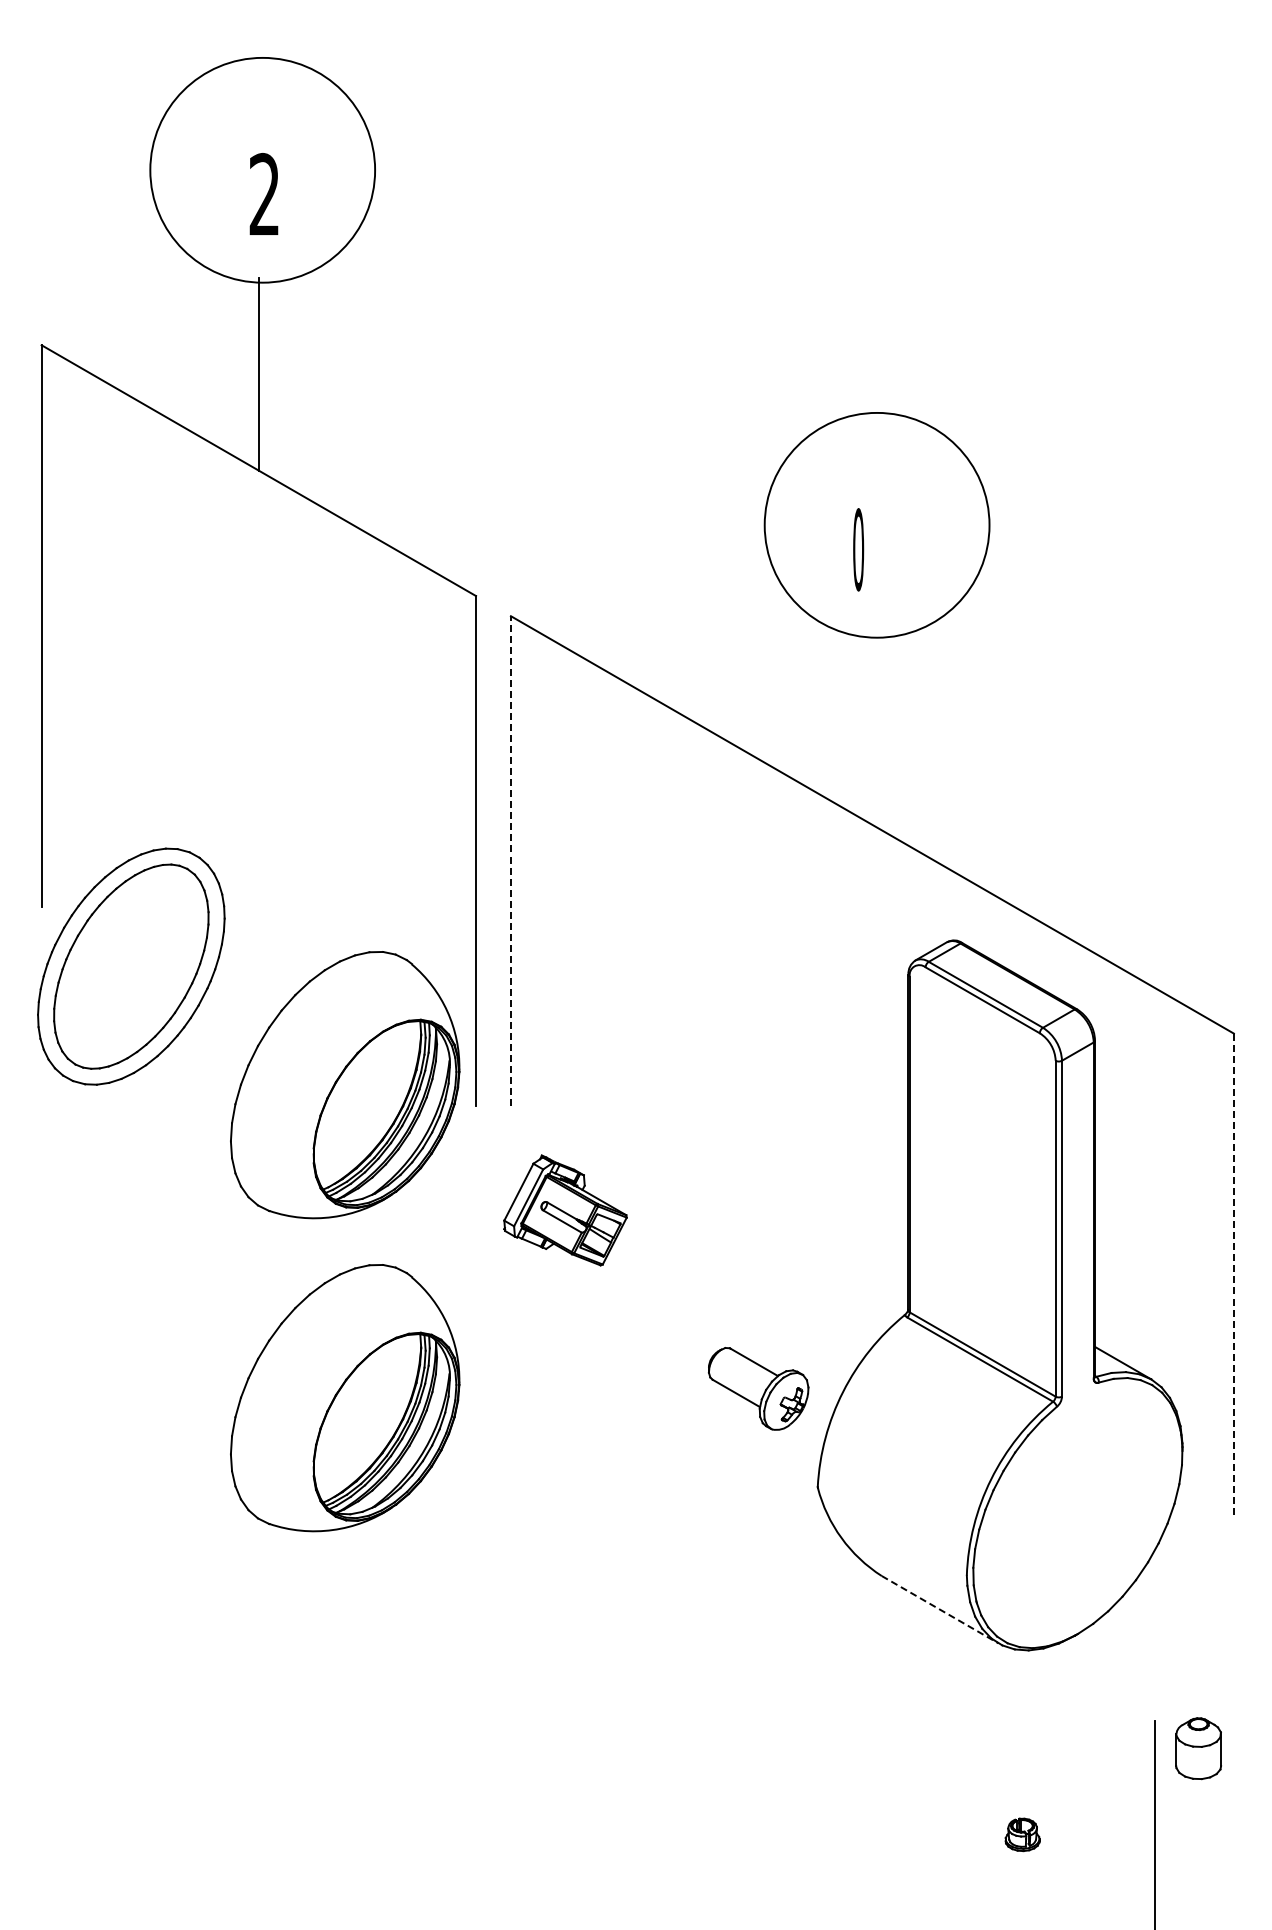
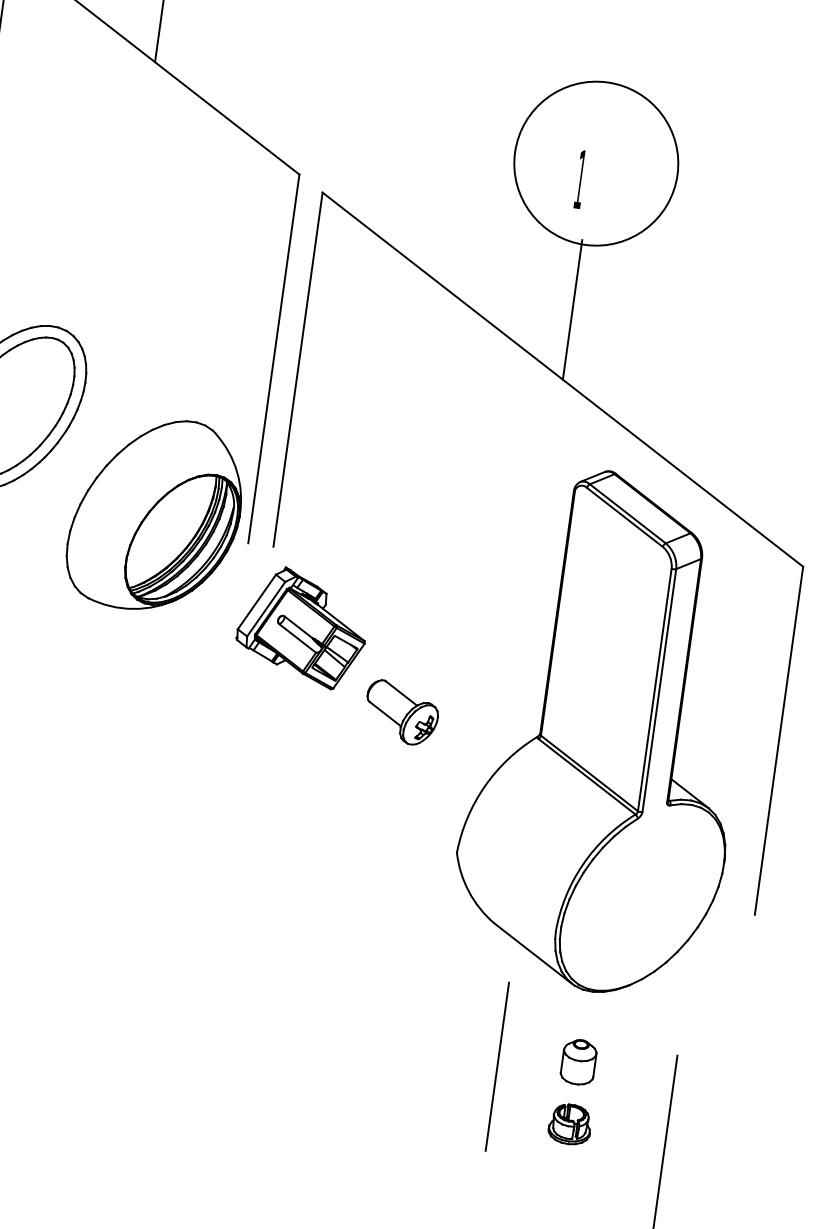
text: (858, 549) -> (580, 179), 0 -> 1
line: (872, 727) -> (572, 309), added
line: (510, 860) -> (297, 369), dashed -> solid
part: (565, 1210) -> (302, 627), size x1.43
line: (1233, 1274) -> (778, 740), dashed -> solid
part: (758, 1388) -> (401, 712), moved
part: (345, 1398) -> (124, 741), removed
line: (940, 1609) -> (533, 953), dashed -> solid
part: (1198, 1748) -> (578, 1062), moved
line: (912, 1769) -> (497, 1066), added
part: (1022, 1834) -> (570, 1124), size x1.67

